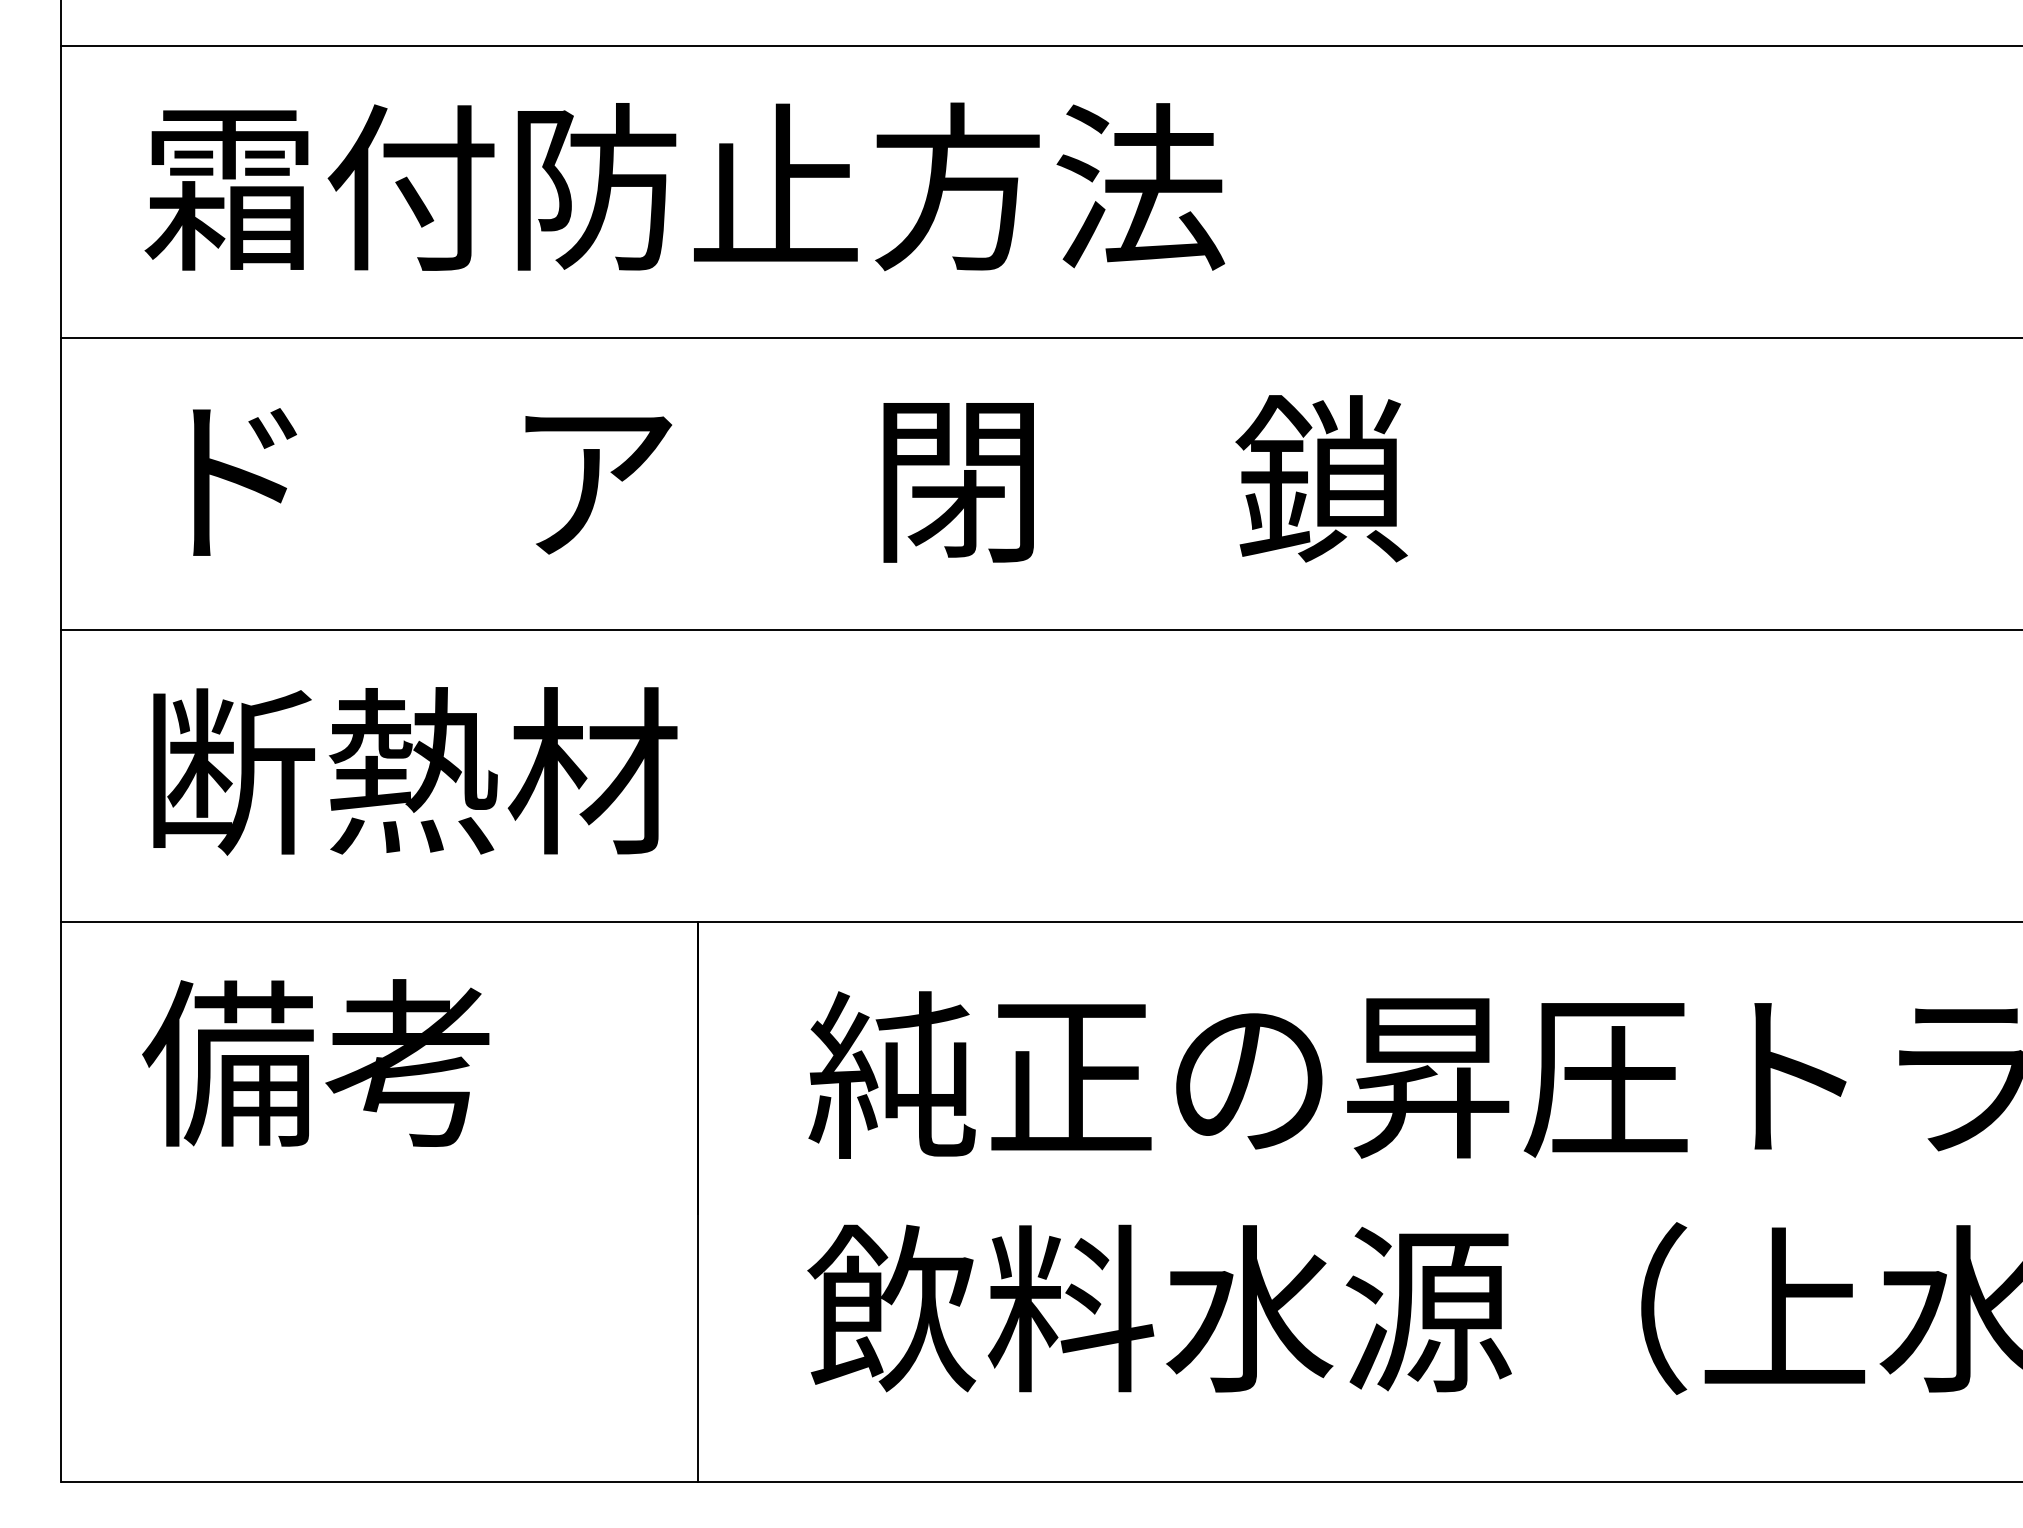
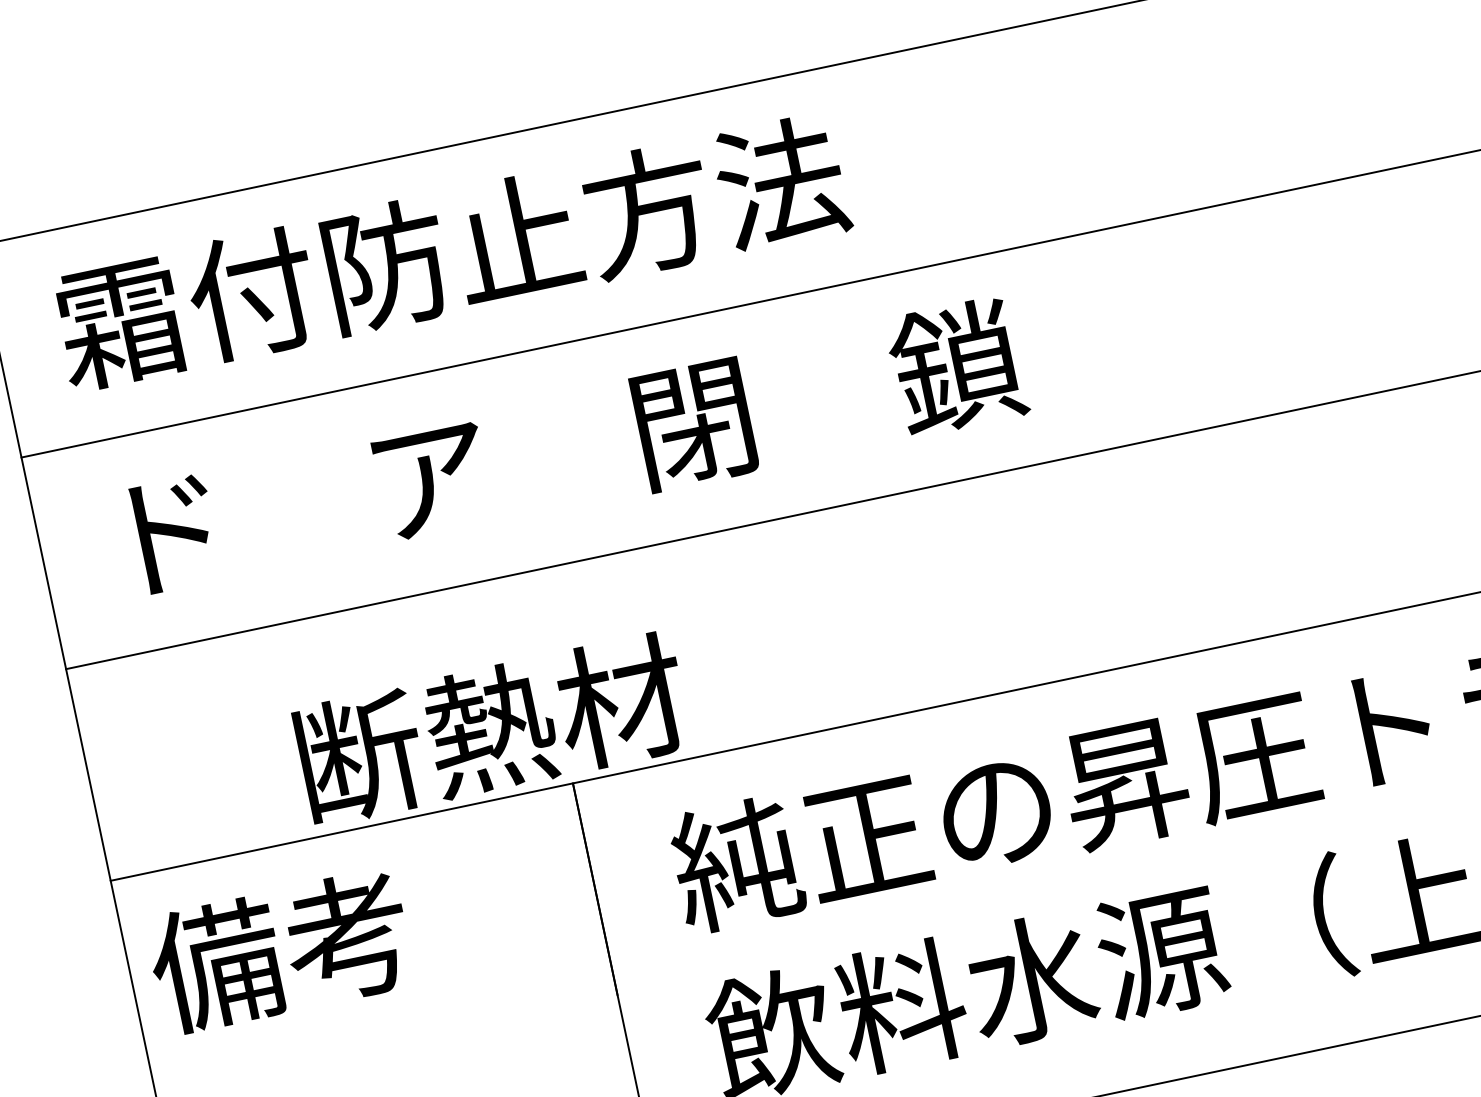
text: (415, 771) -> (492, 729), moved
text: (315, 1062) -> (279, 951), moved

